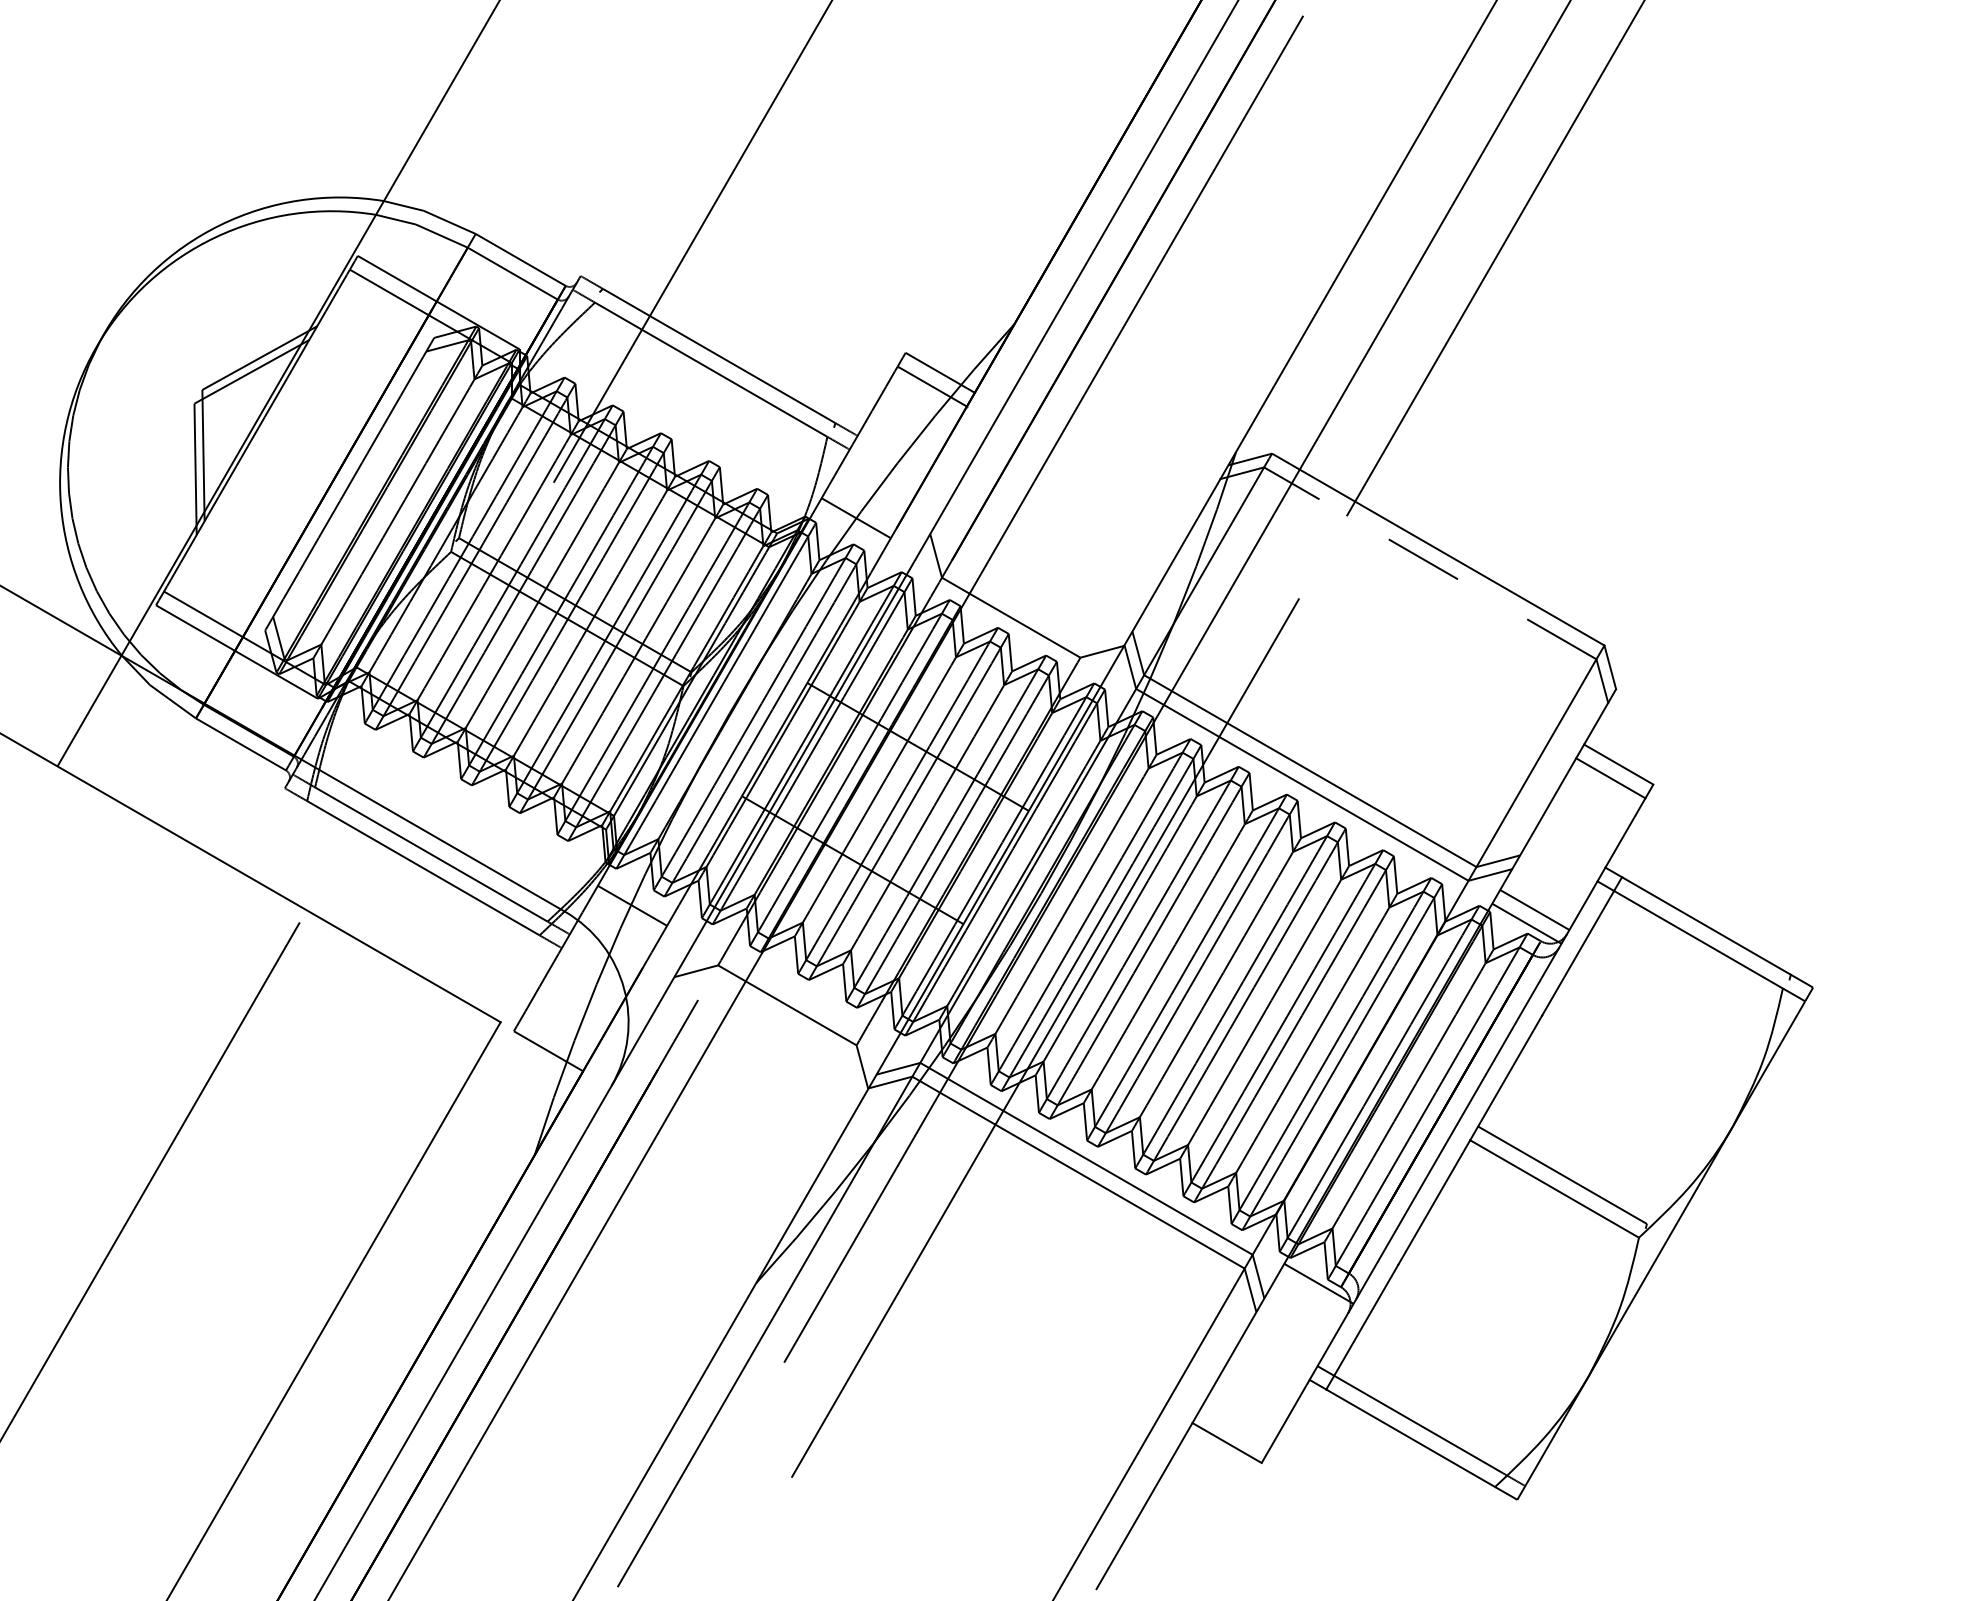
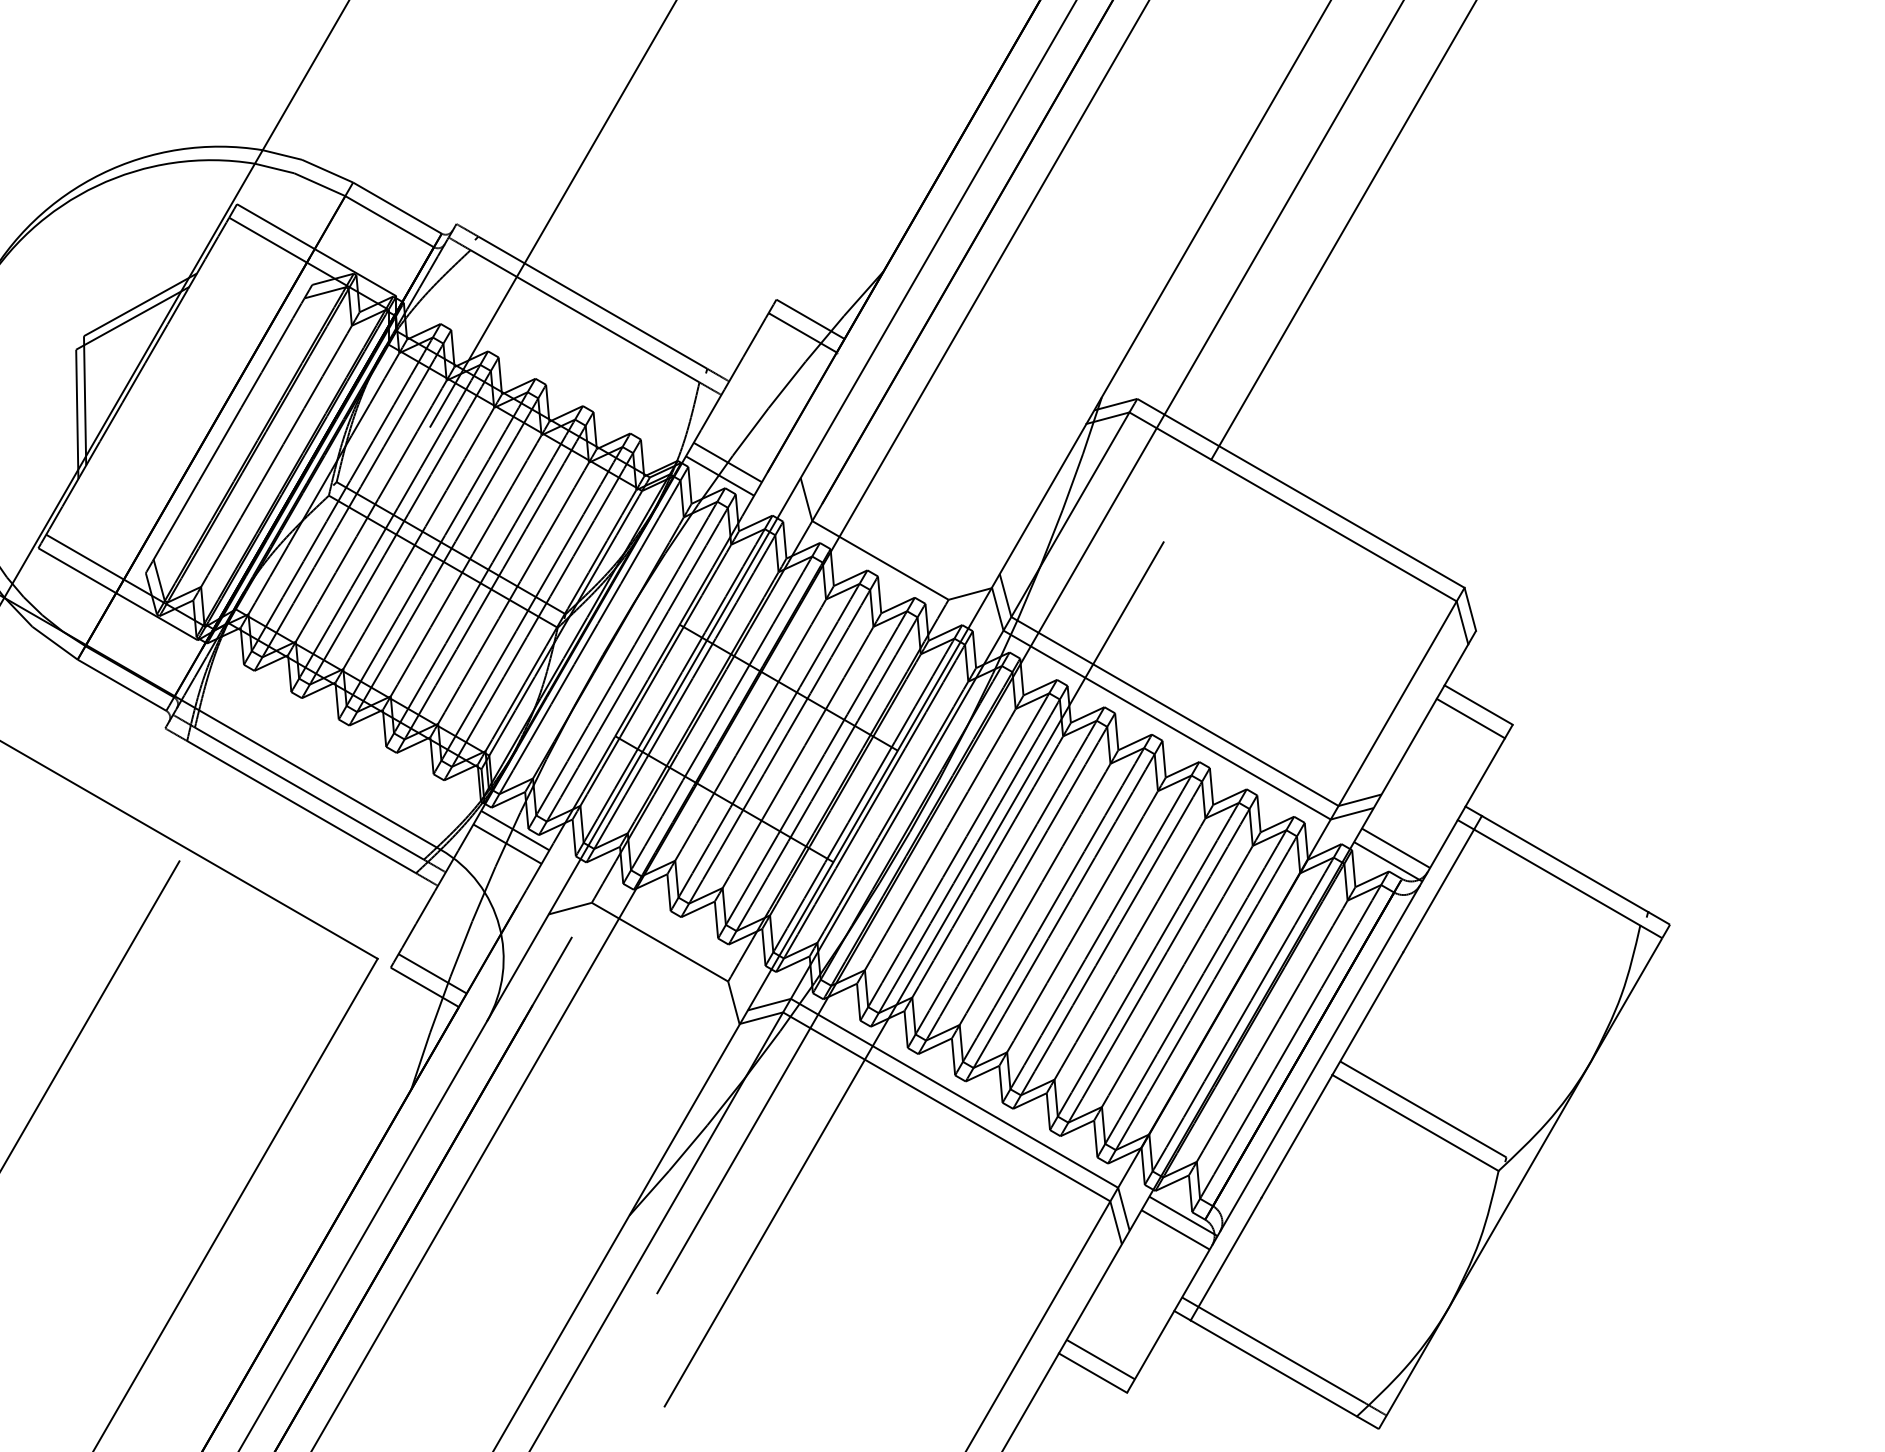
line: (847, 531) -> (719, 475), added
line: (1430, 563) -> (1293, 507), dashed -> solid
line: (640, 892) -> (515, 831), added
line: (556, 1037) -> (432, 973), added
line: (1310, 1297) -> (1175, 1229), added
line: (1234, 1429) -> (1100, 1359), added

